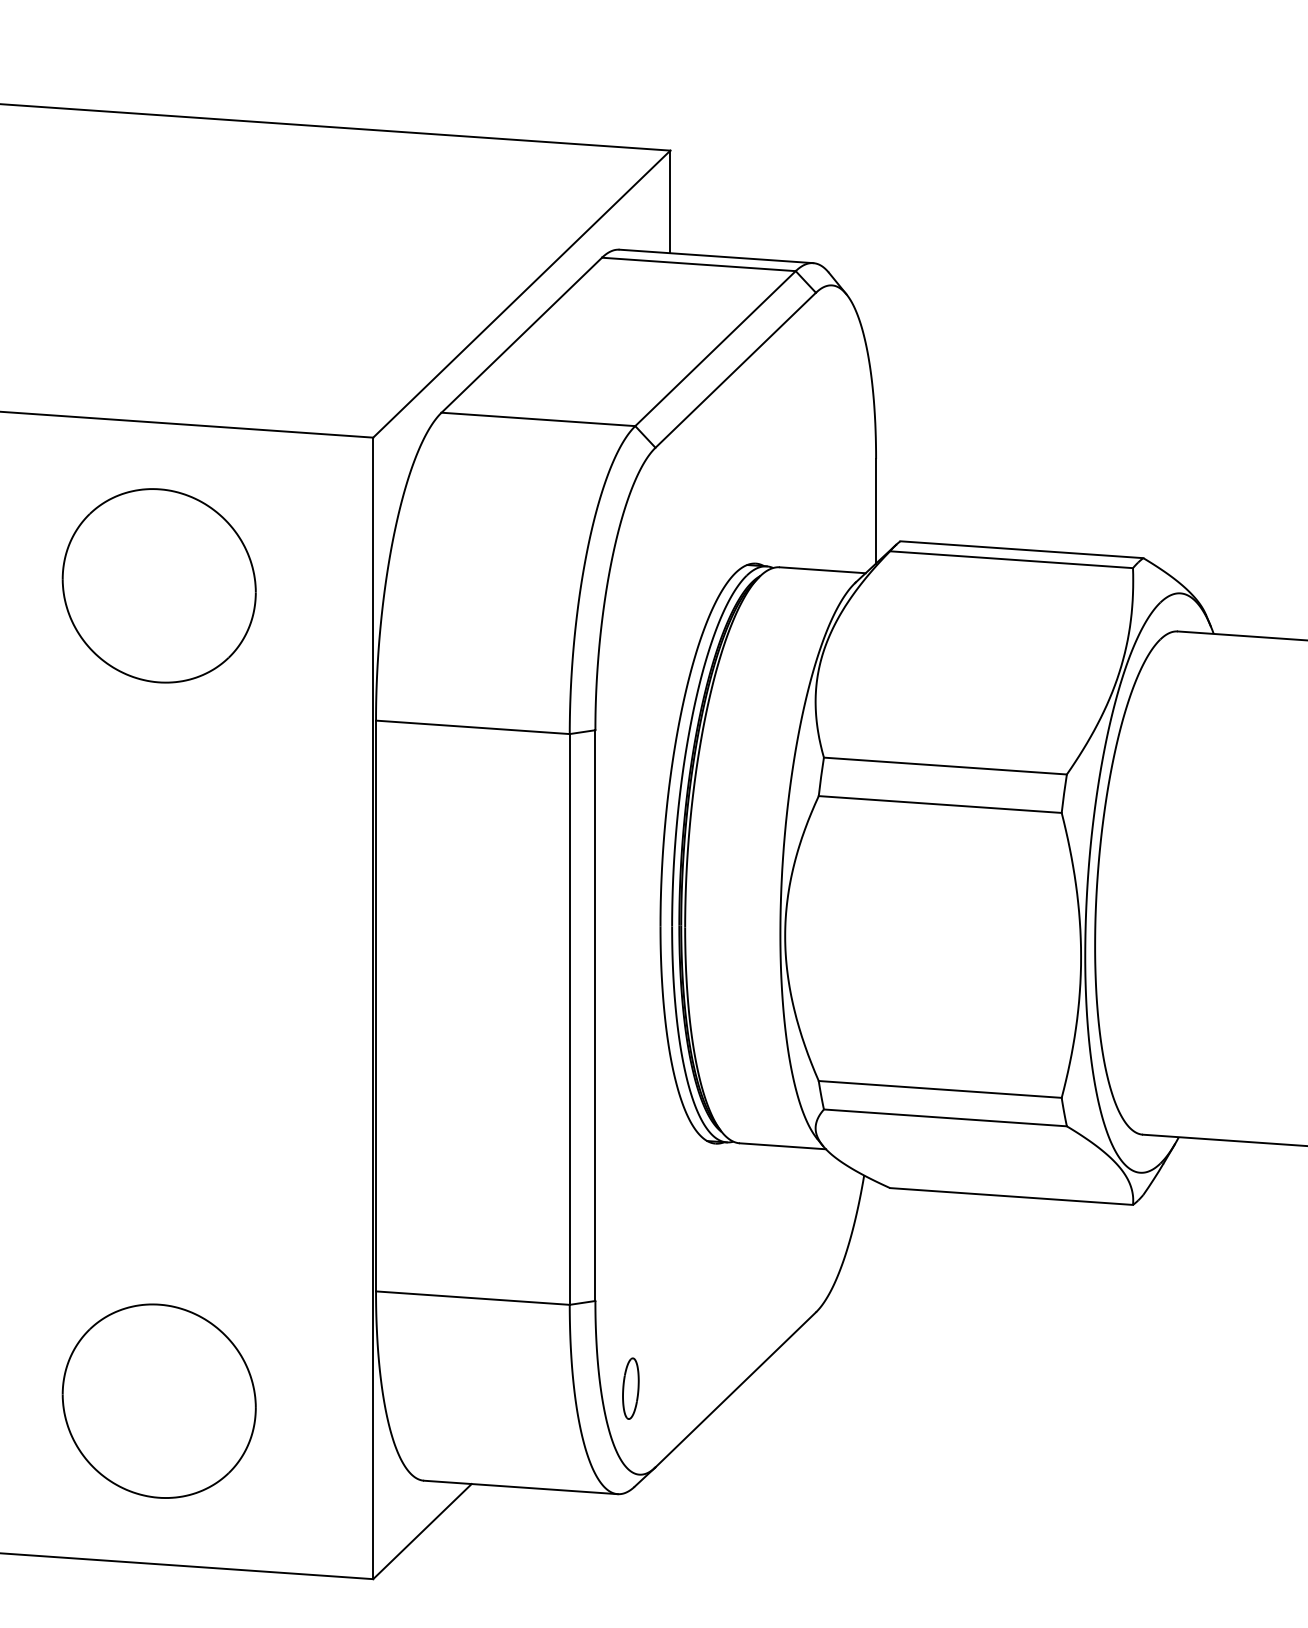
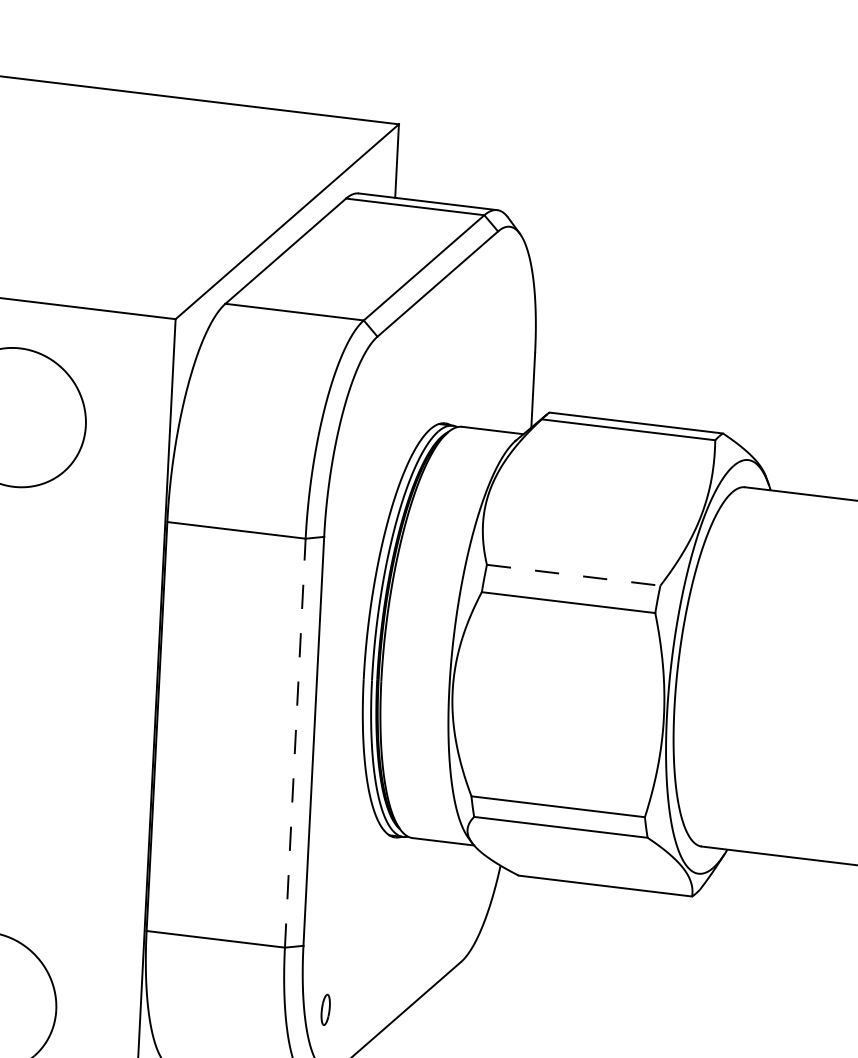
line: (945, 766) -> (573, 575), solid -> dashed
line: (569, 1018) -> (295, 742), solid -> dashed
part: (630, 1388) -> (325, 1009), size x0.7

